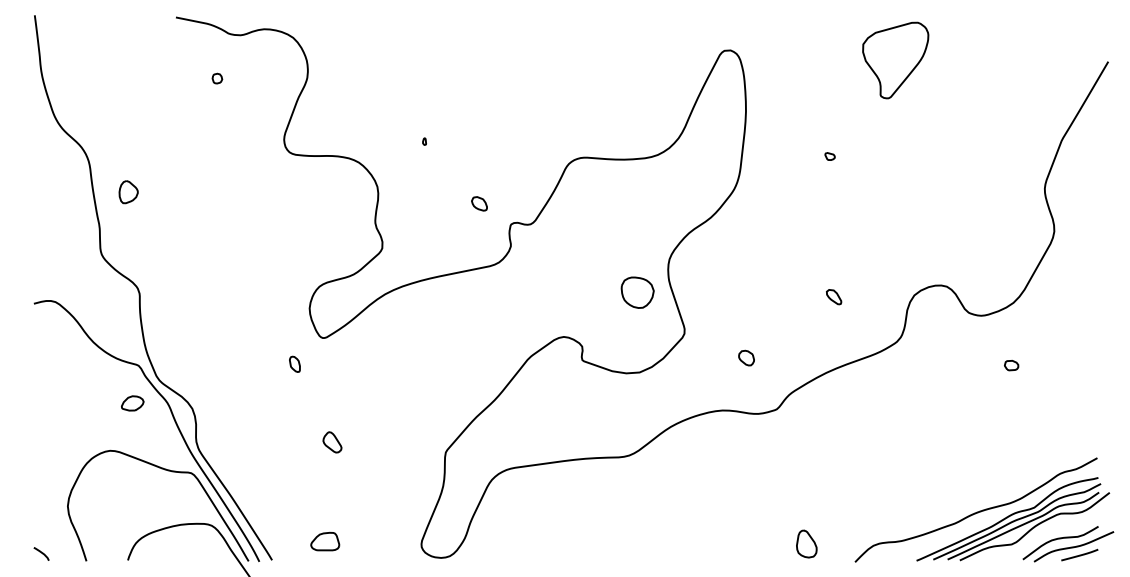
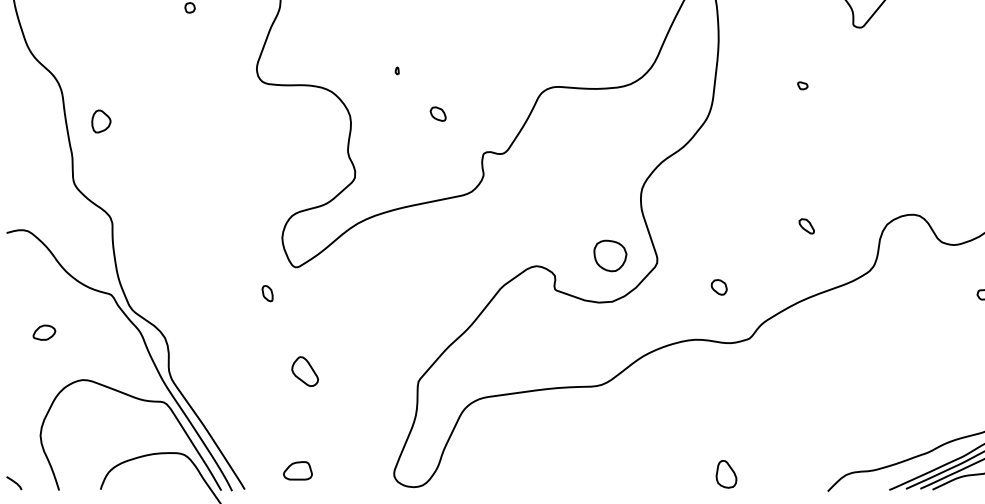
part: (479, 203) -> (438, 113), moved
part: (637, 292) -> (610, 255), moved
part: (132, 403) -> (44, 332), moved
part: (332, 442) -> (305, 371), size x1.43
part: (806, 543) -> (726, 473), moved

